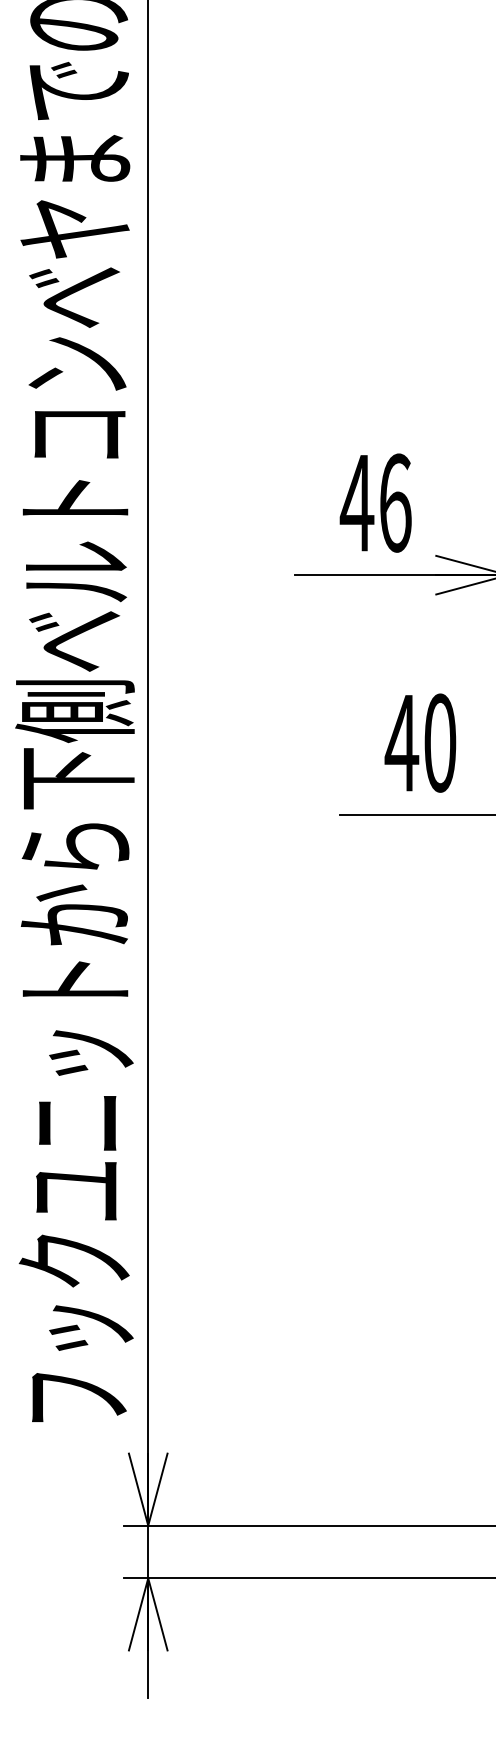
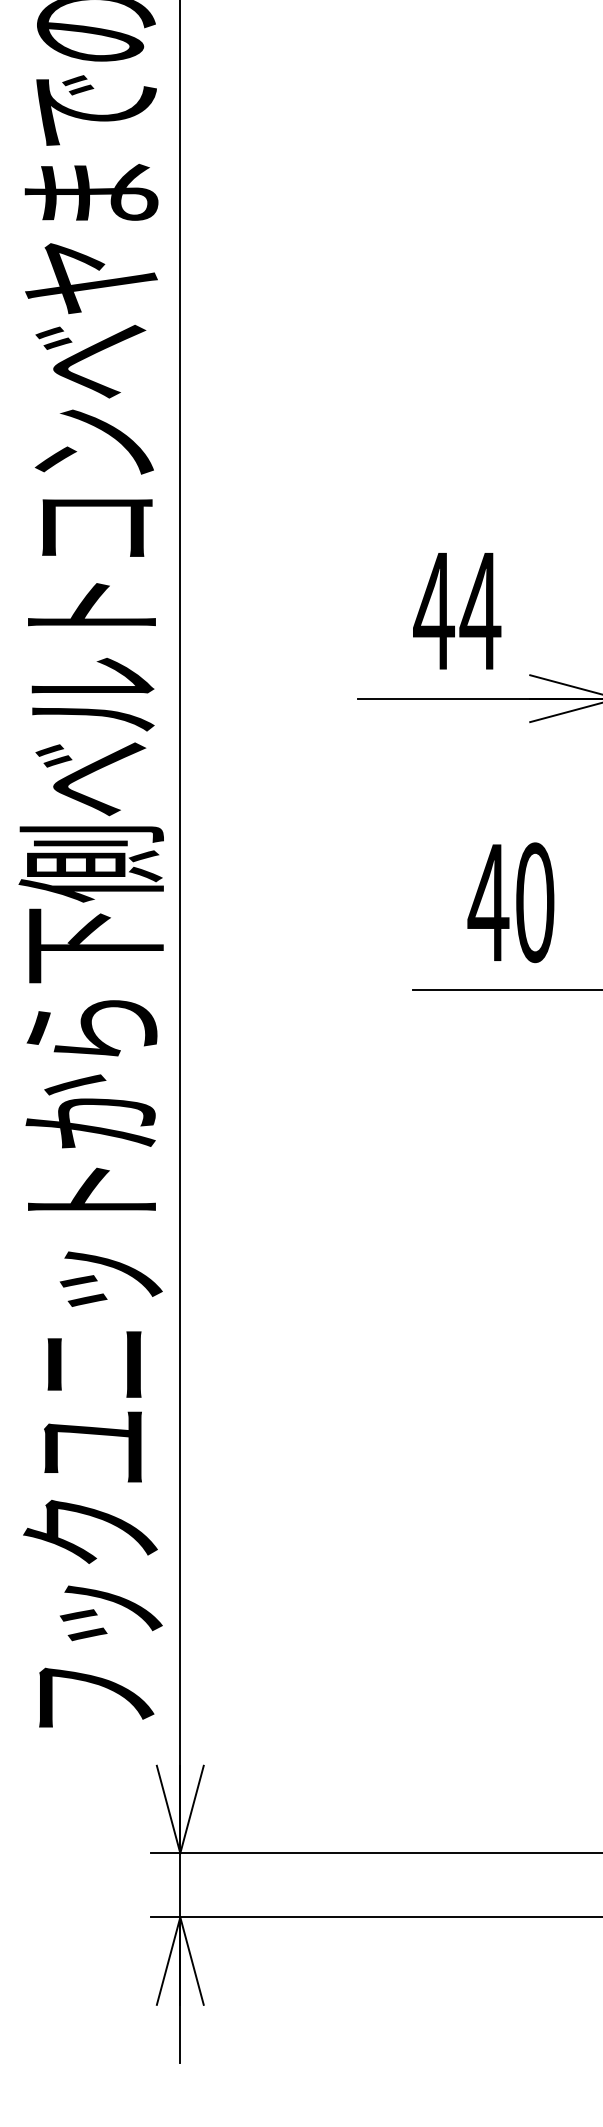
text: (395, 502) -> (480, 610), 46 -> 44

